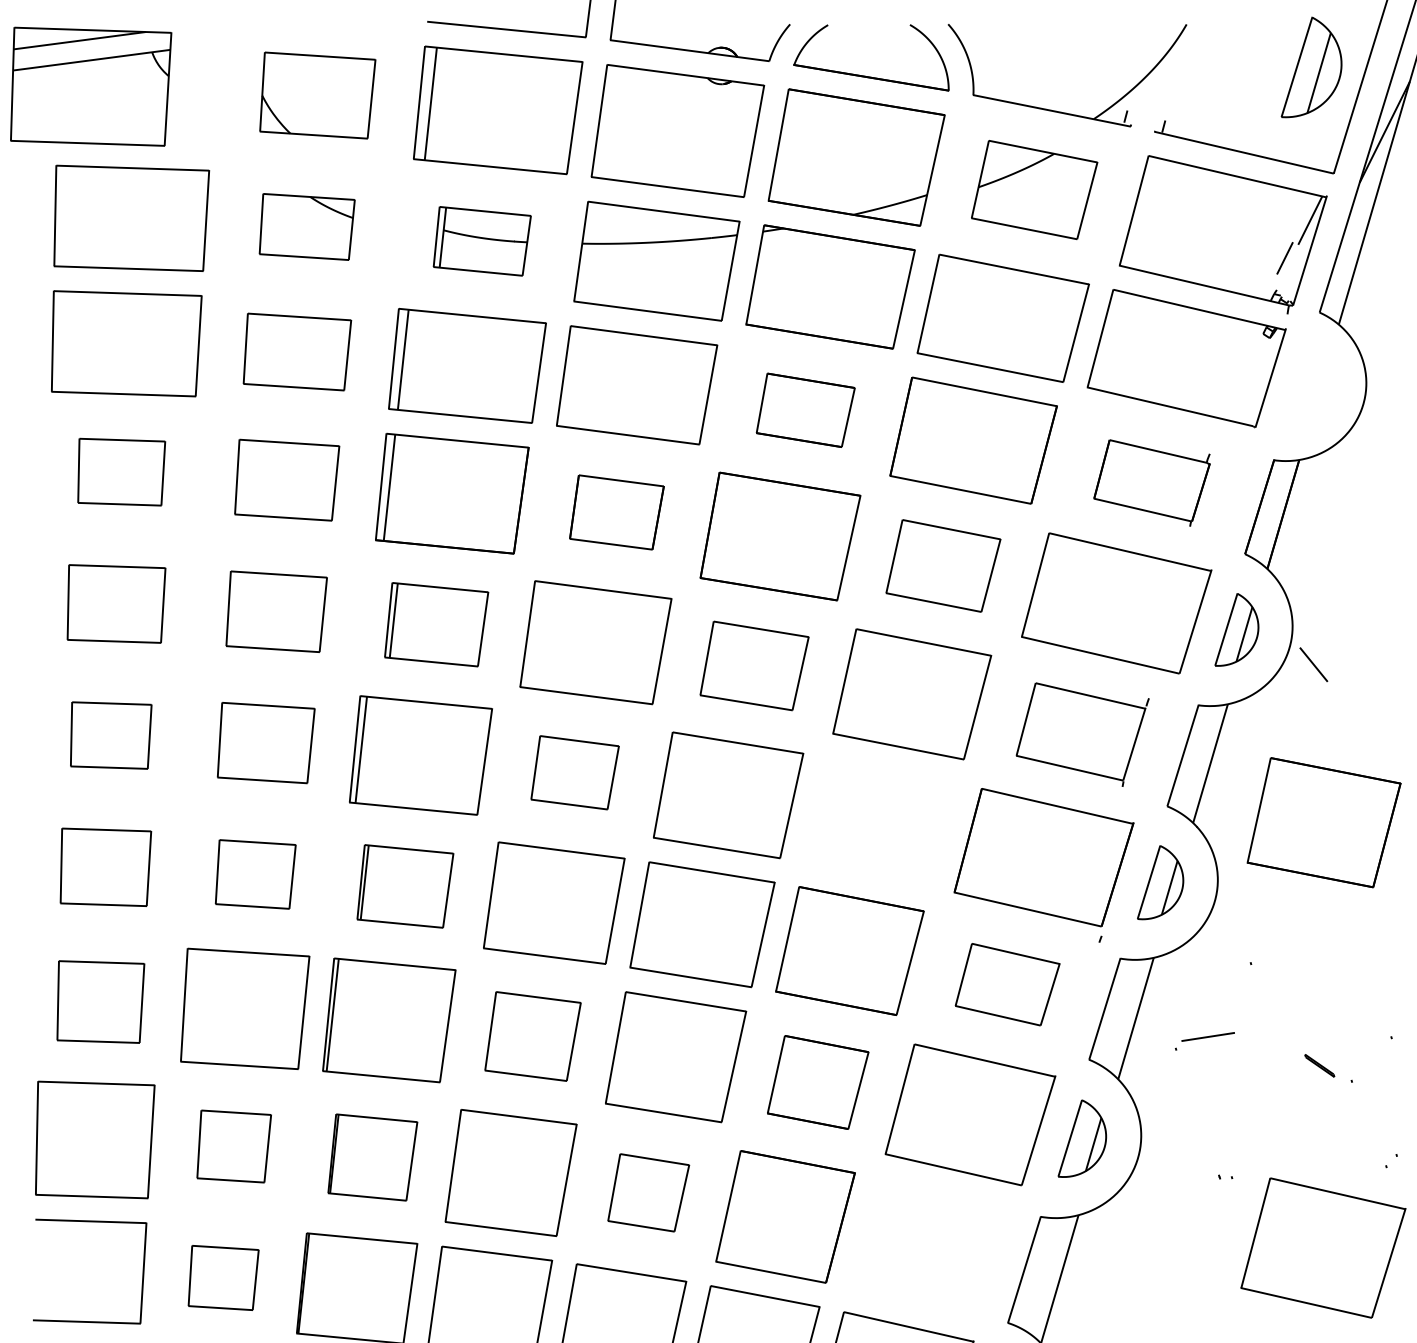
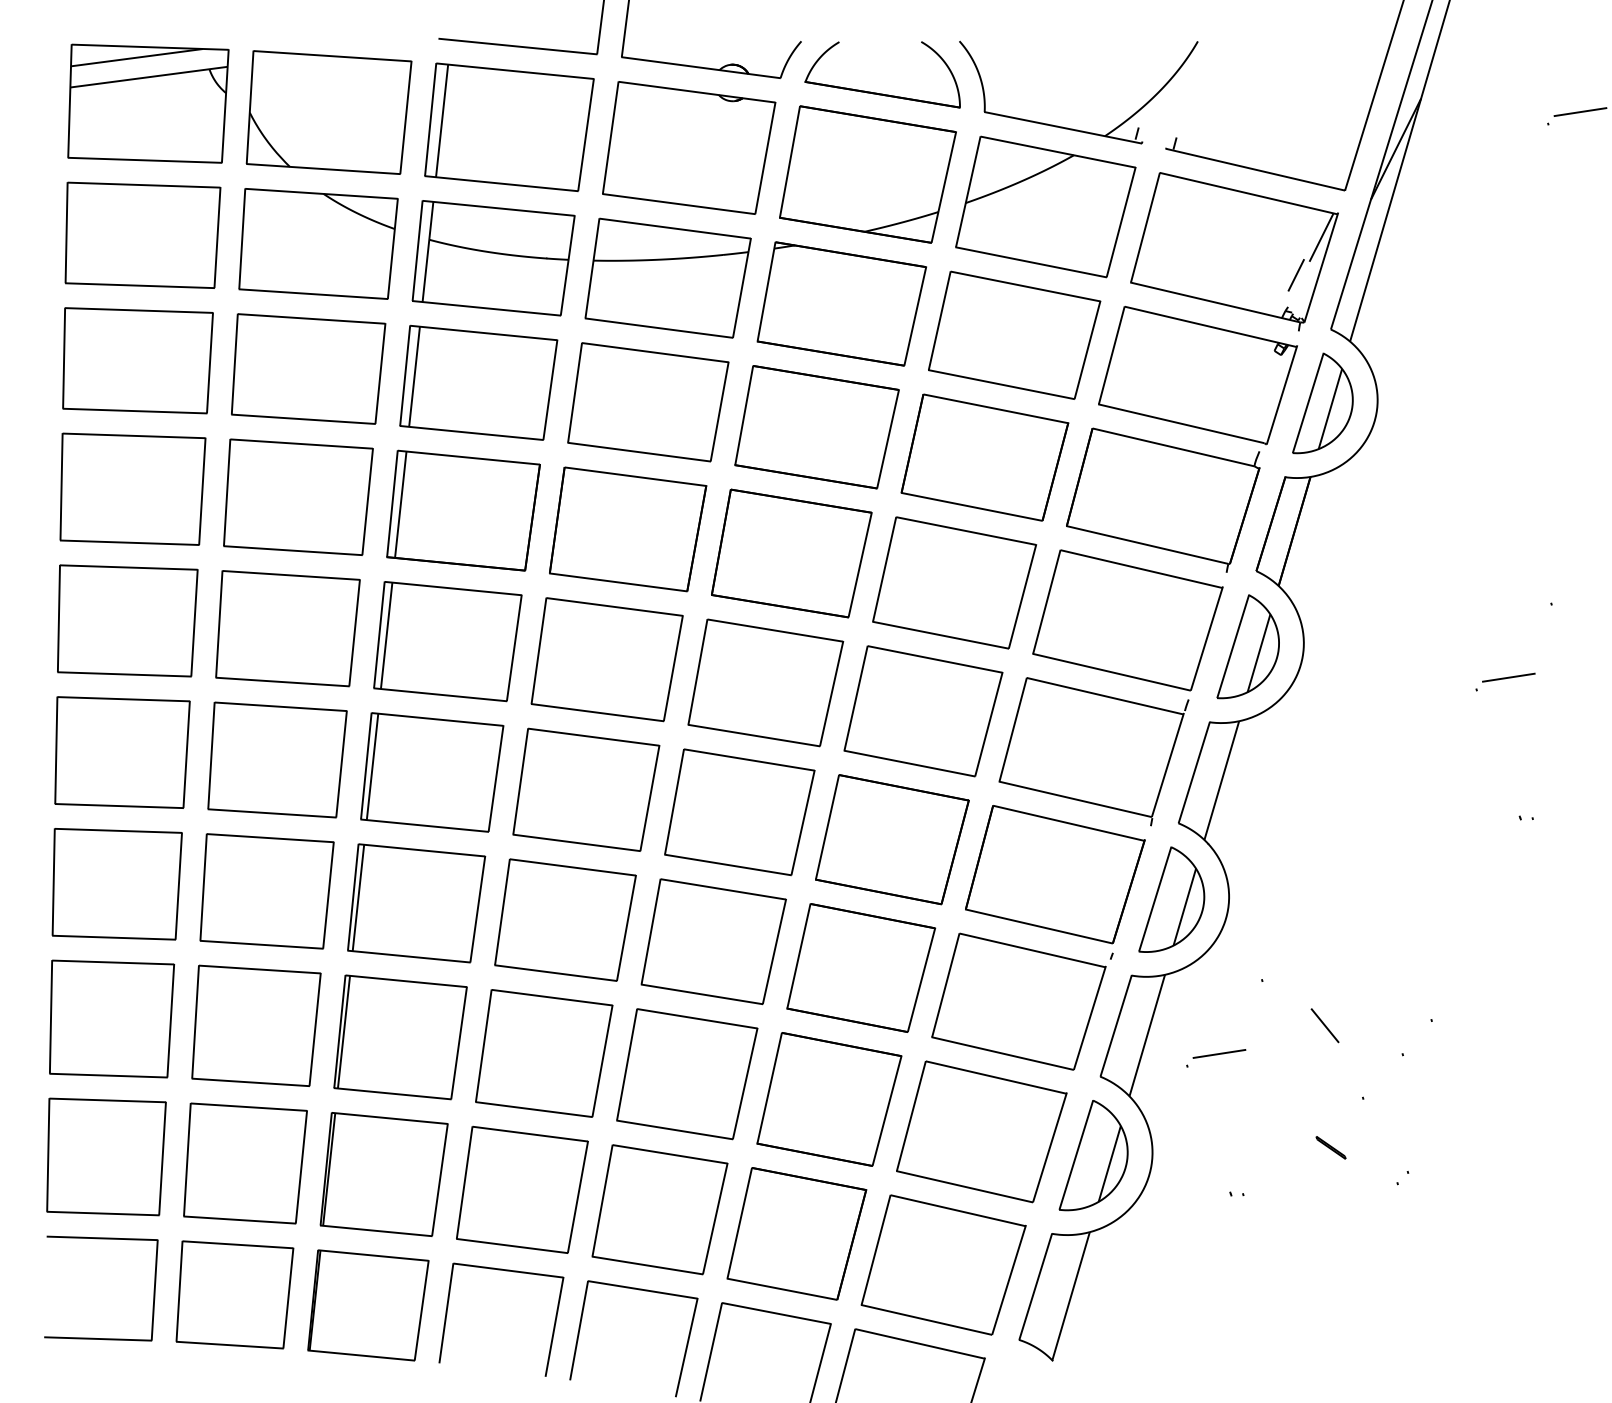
part: (1311, 67) -> (1322, 403), moved
part: (91, 86) -> (148, 103), moved
part: (317, 95) -> (328, 112), size x1.43
part: (1034, 189) -> (1045, 206), size x1.43
part: (307, 226) -> (318, 243), size x1.67
part: (482, 241) -> (493, 258), size x1.67
part: (297, 351) -> (308, 368), size x1.43
part: (805, 410) -> (816, 427), size x1.67
part: (121, 471) -> (132, 488), size x1.67
part: (287, 479) -> (298, 496), size x1.43
part: (1152, 482) -> (1163, 499), size x1.67
part: (617, 512) -> (628, 529), size x1.67
part: (943, 565) -> (954, 582), size x1.43
part: (116, 603) -> (127, 620), size x1.43
part: (276, 611) -> (287, 628), size x1.43
part: (436, 624) -> (447, 641), size x1.43
part: (1236, 629) -> (1247, 646), size x1.43
line: (1313, 664) -> (1324, 1025), moved
part: (754, 665) -> (765, 682), size x1.43
part: (1082, 734) -> (1093, 751), size x1.43
part: (111, 735) -> (122, 752), size x1.67
part: (266, 742) -> (277, 759), size x1.43
part: (575, 772) -> (586, 789), size x1.67
part: (1324, 822) -> (892, 839), moved
part: (105, 867) -> (116, 884), size x1.43
part: (255, 874) -> (266, 891), size x1.67
part: (1160, 882) -> (1171, 899), size x1.43
part: (405, 886) -> (416, 903), size x1.43
part: (1007, 984) -> (1018, 1001), size x1.67
part: (101, 1001) -> (112, 1018), size x1.43
part: (533, 1036) -> (544, 1053), size x1.43
part: (1319, 1065) -> (1330, 1147), moved
part: (818, 1082) -> (829, 1099), size x1.43
part: (1082, 1138) -> (1093, 1155), size x1.43
part: (234, 1146) -> (245, 1163), size x1.67
part: (372, 1157) -> (383, 1174), size x1.43
part: (648, 1192) -> (659, 1209), size x1.67
part: (1323, 1247) -> (943, 1264), moved
part: (223, 1277) -> (234, 1294), size x1.67

